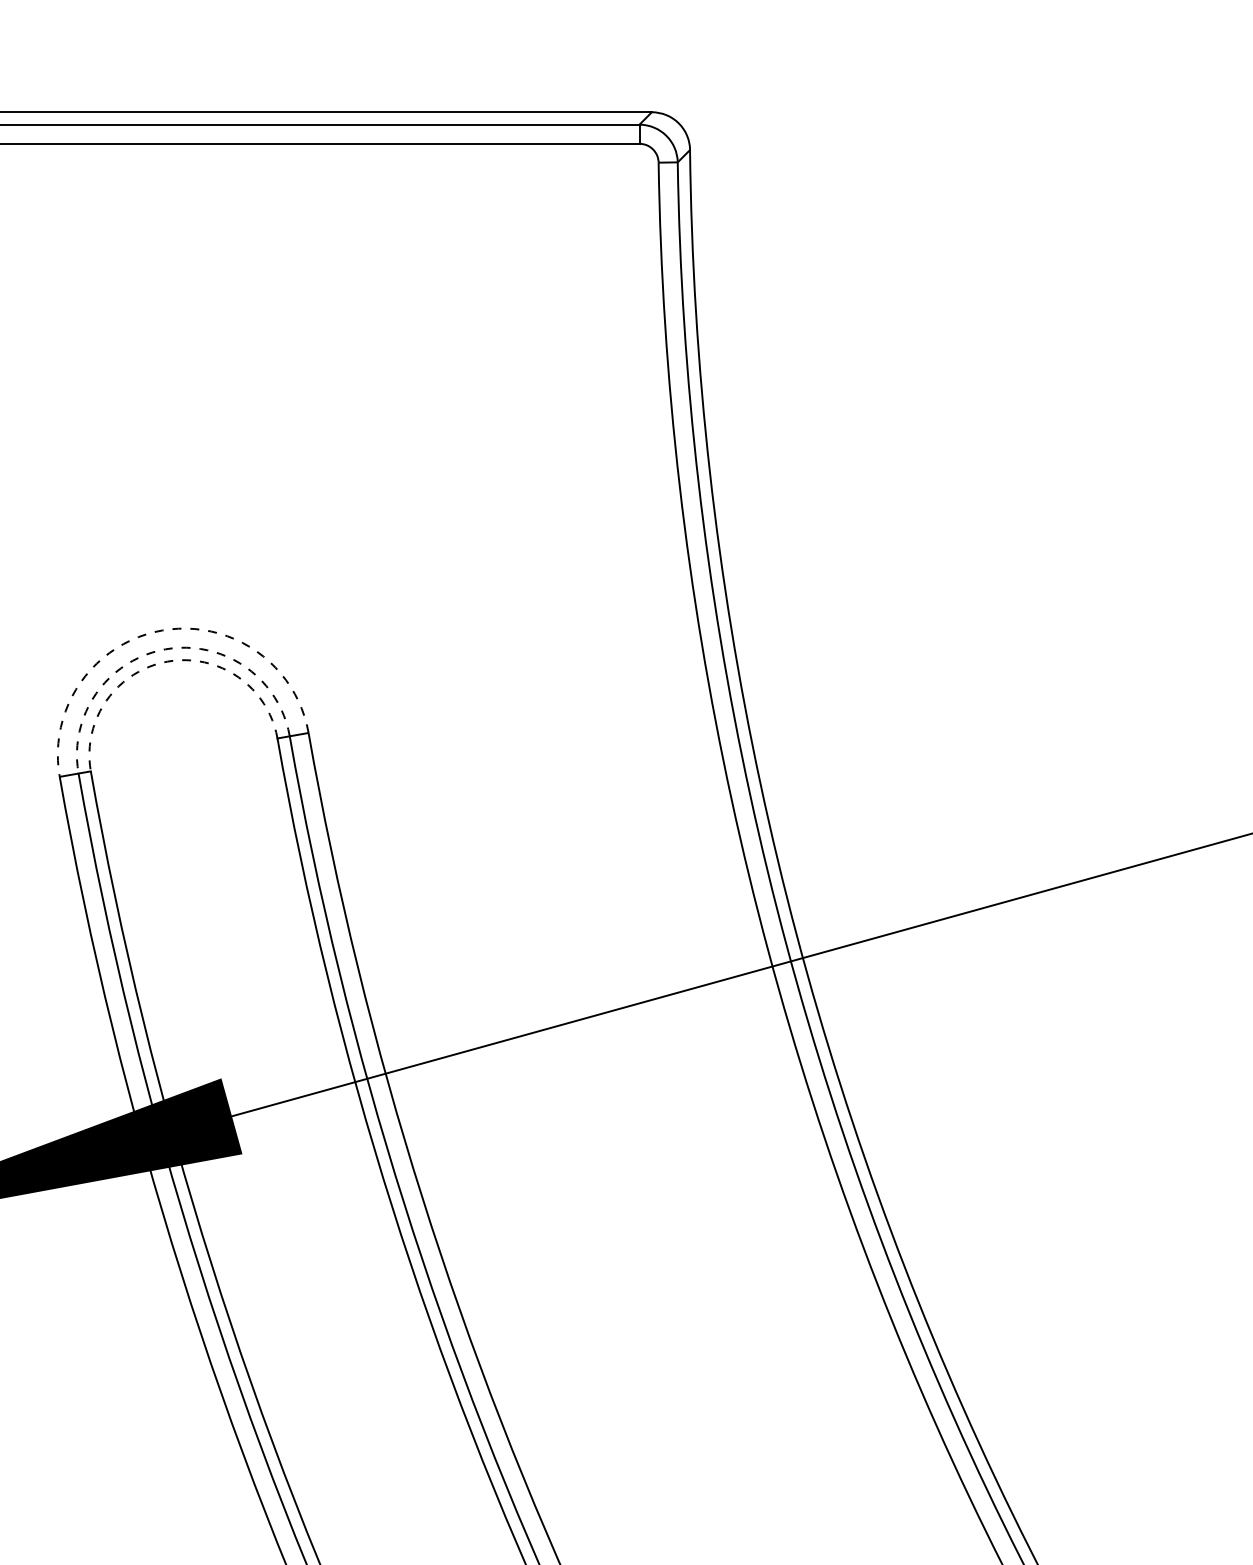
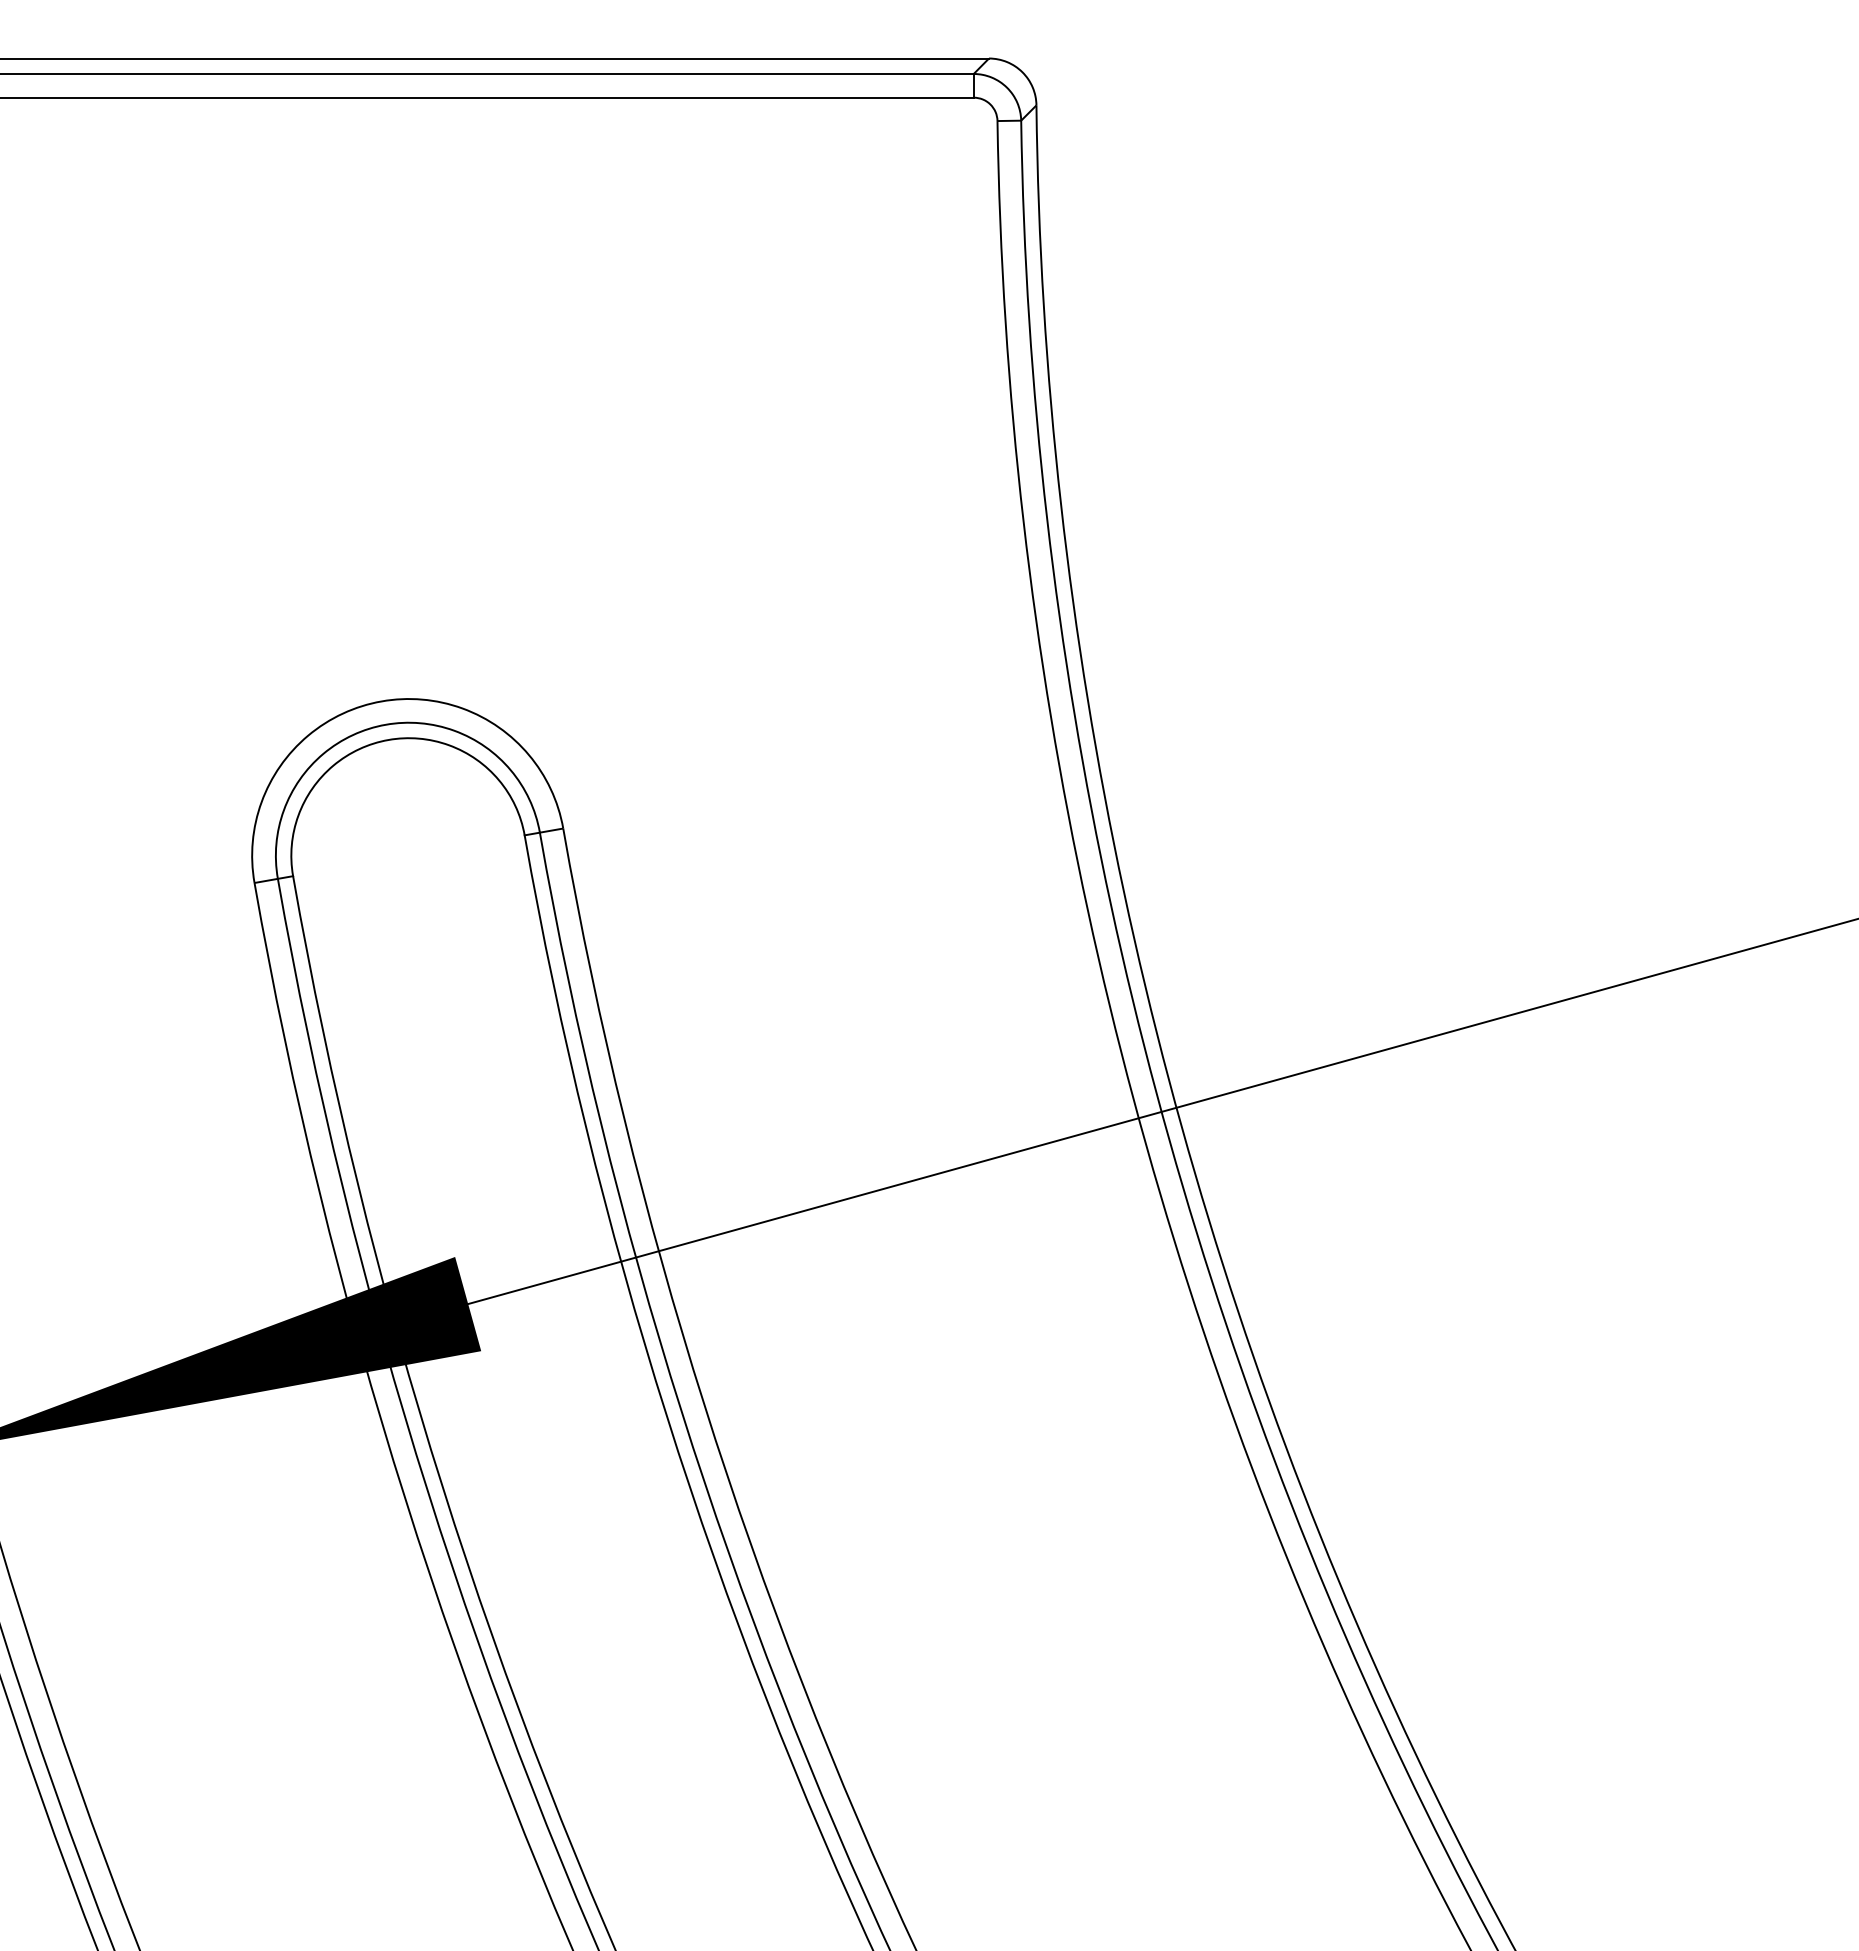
arc: (162, 630) -> (381, 701), dashed -> solid
arc: (165, 649) -> (385, 724), dashed -> solid
arc: (167, 661) -> (388, 739), dashed -> solid

